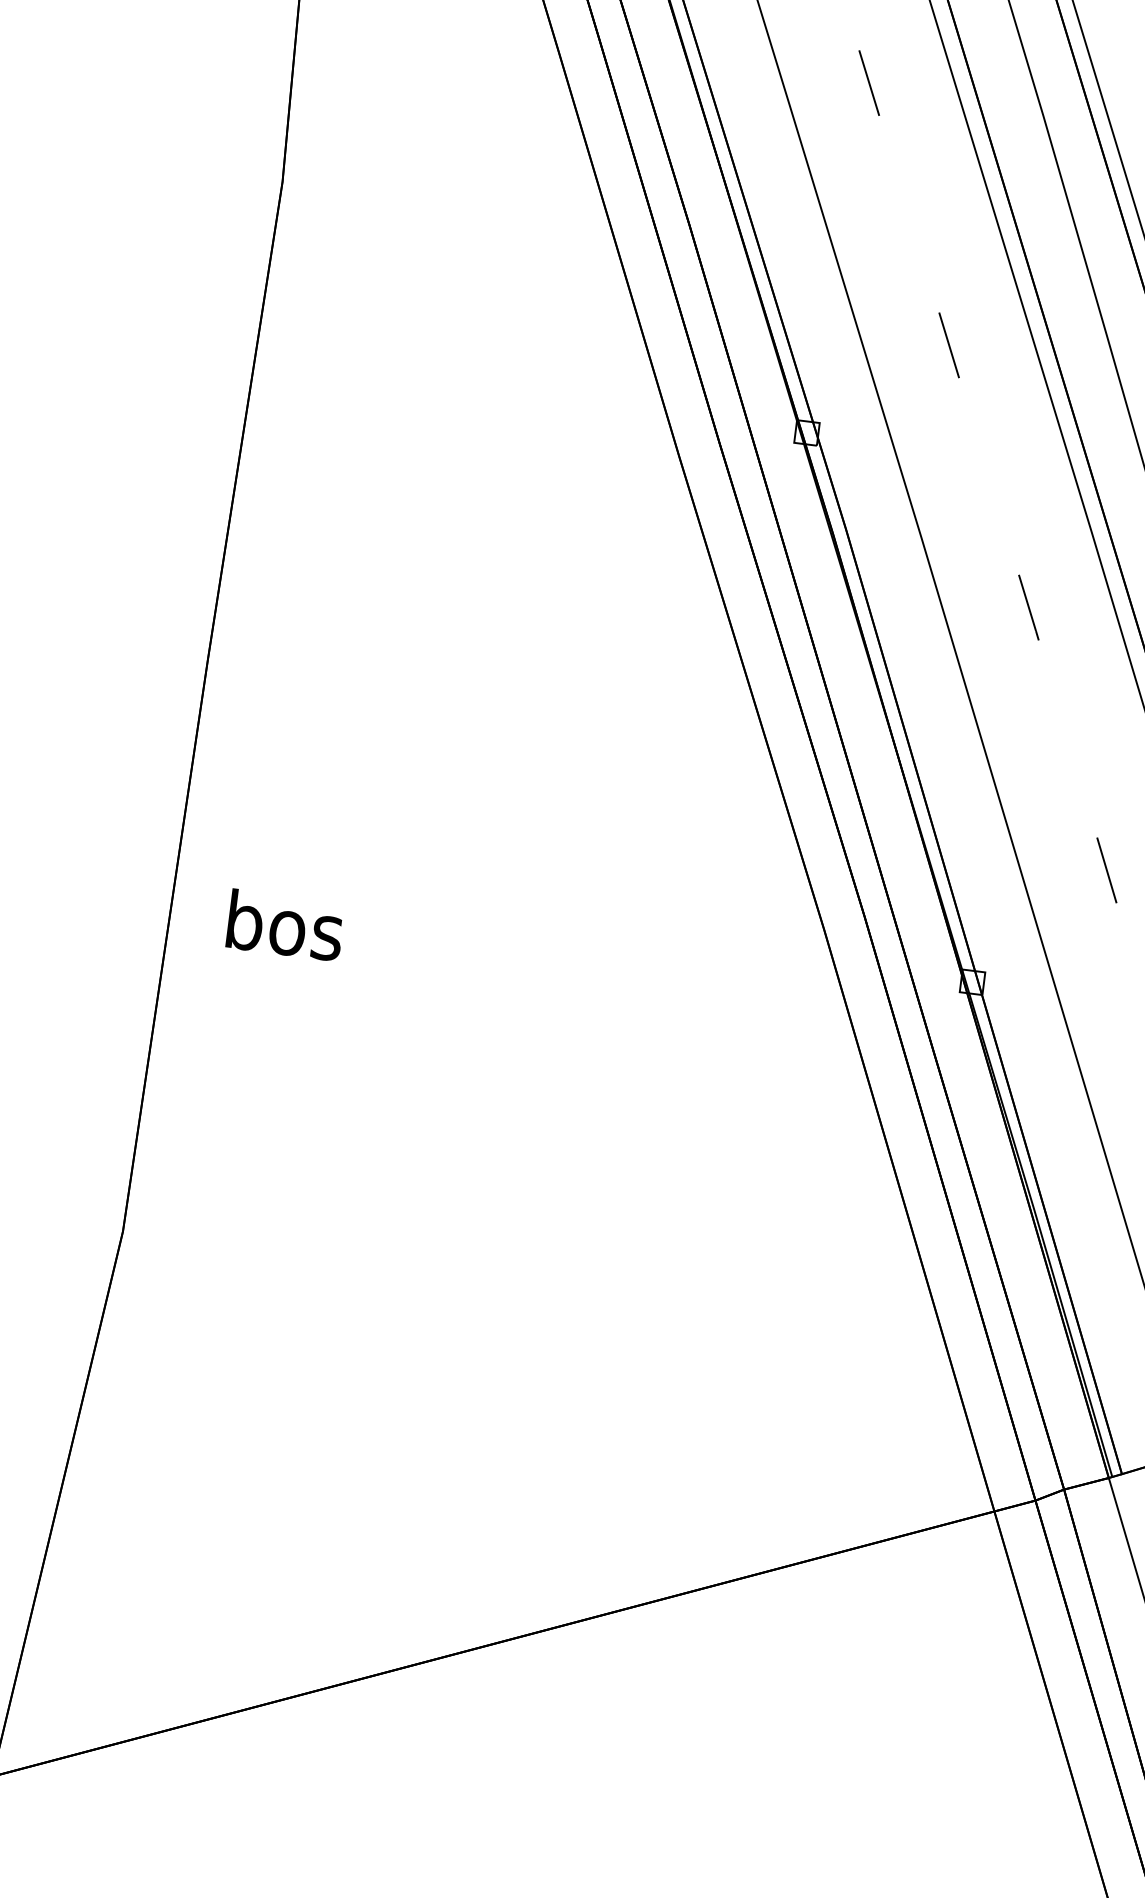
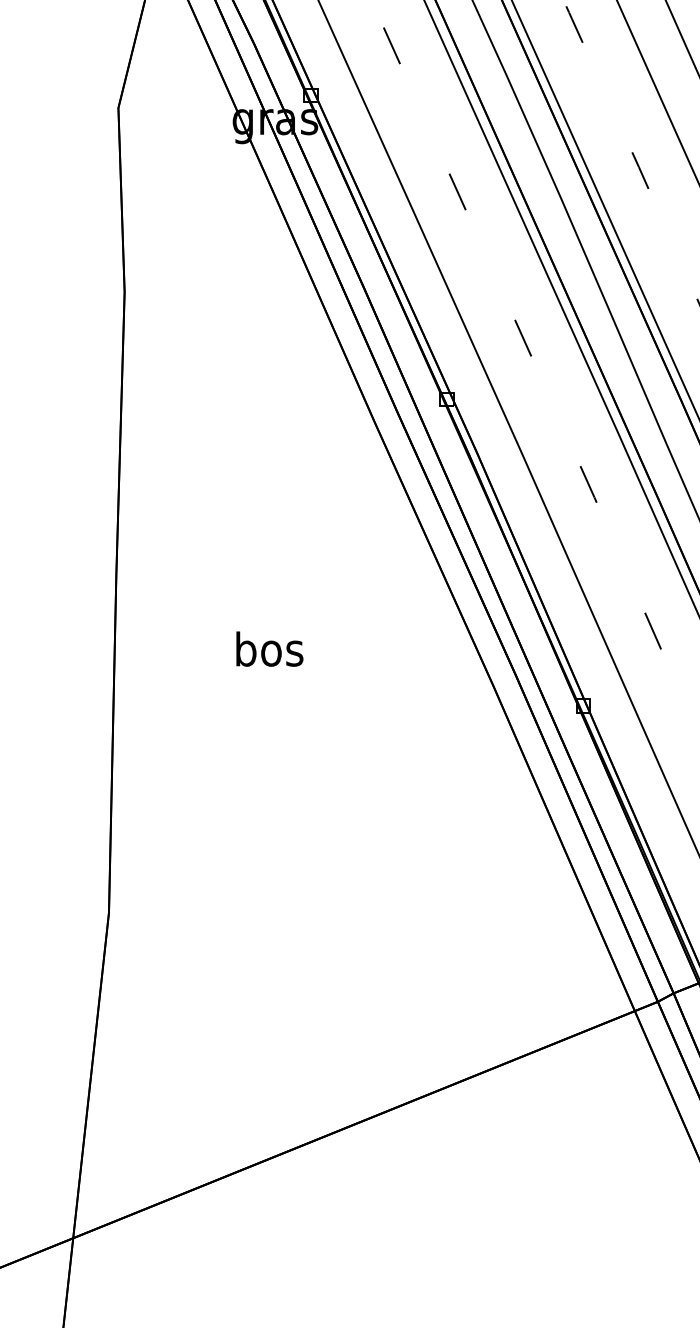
text: (285, 924) -> (269, 648), moved

